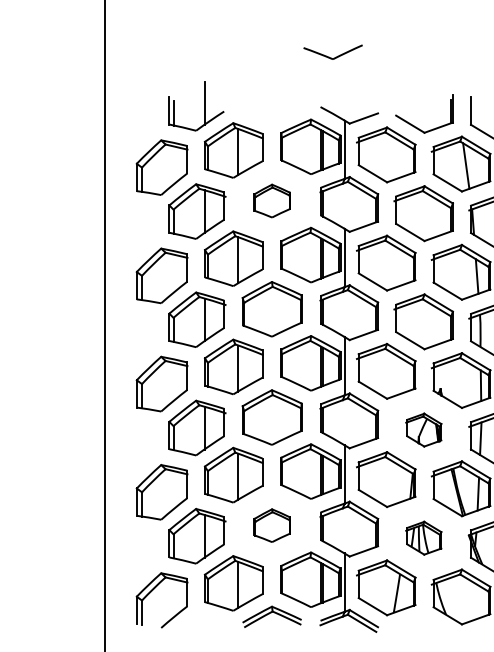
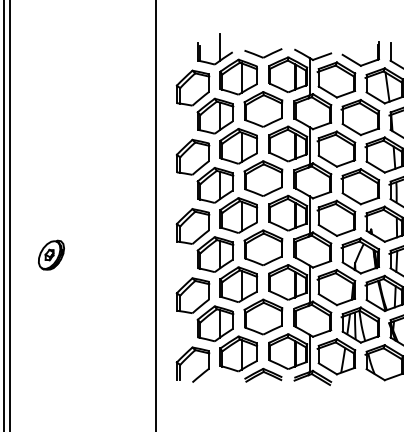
part: (333, 52) -> (263, 53), moved
part: (272, 201) -> (263, 109), size x1.67
part: (423, 429) -> (360, 255), size x1.67
part: (272, 524) -> (263, 316), size x1.67
part: (423, 537) -> (360, 324), size x1.67

